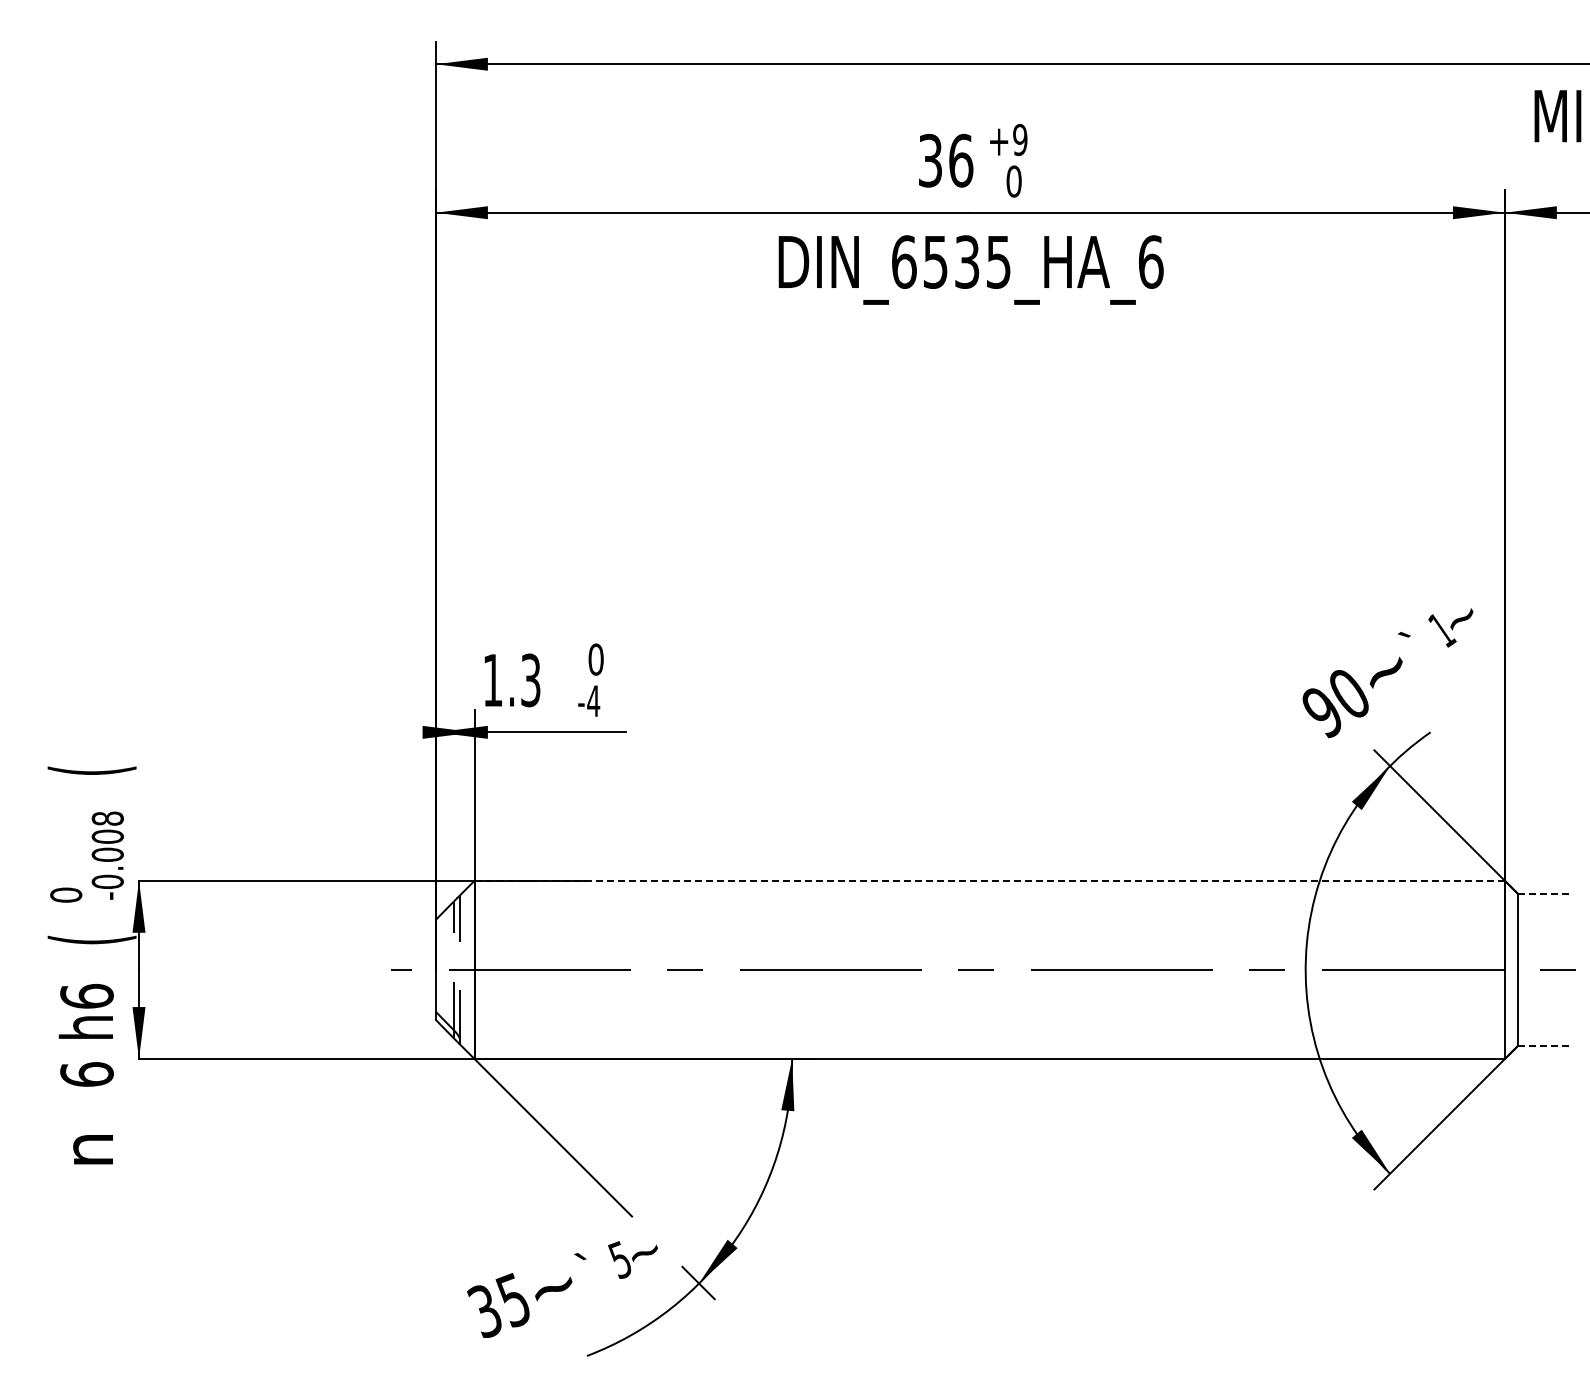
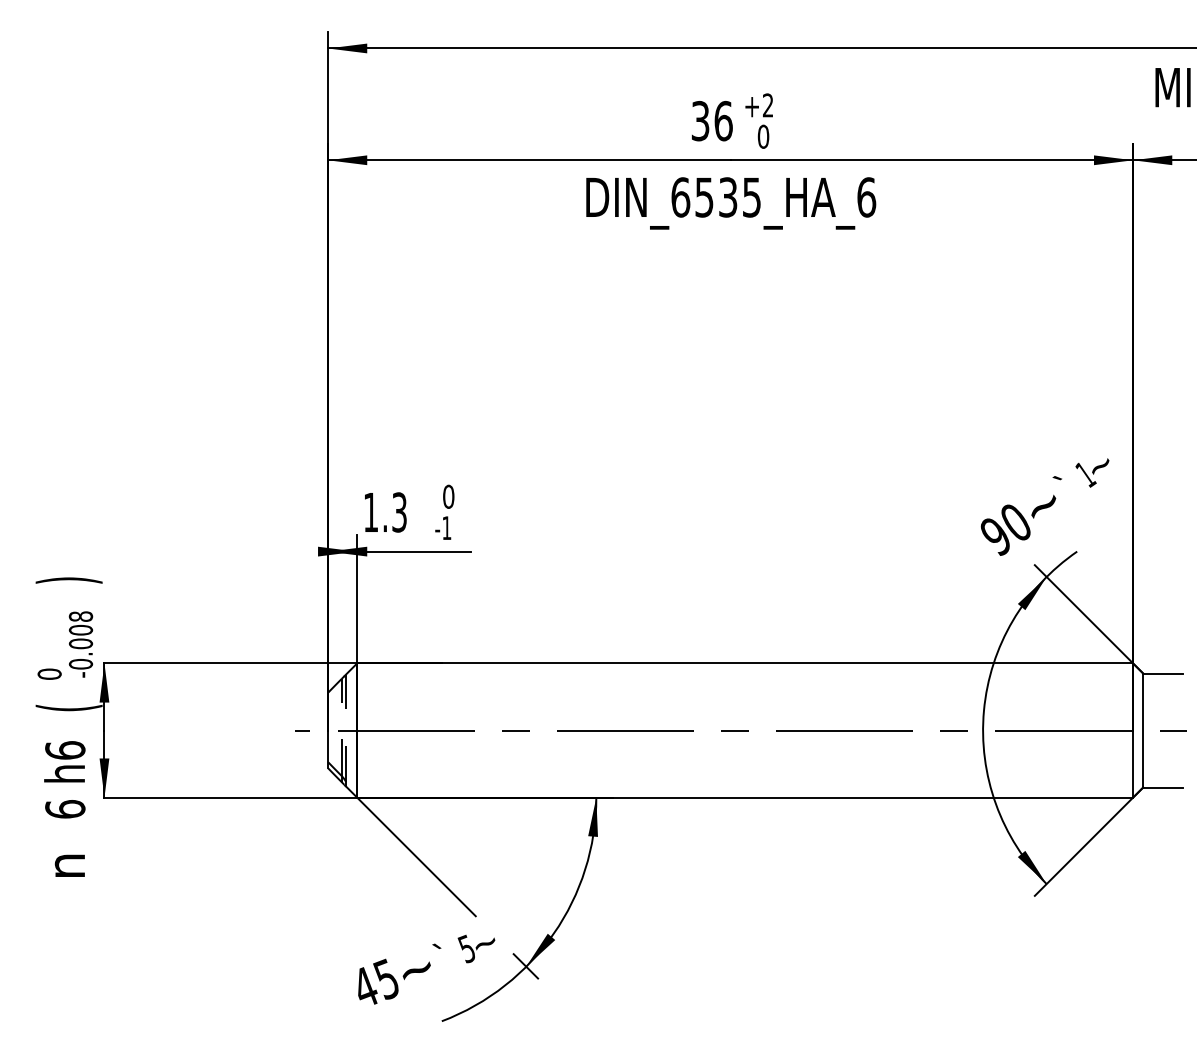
text: (1020, 140) -> (768, 105), +9 -> +2
text: (593, 700) -> (446, 527), -4 -> -1
text: (91, 770) -> (68, 580), ( -> )
line: (990, 880) -> (745, 663), dashed -> solid
line: (1544, 894) -> (1162, 673), dashed -> solid
line: (1544, 1045) -> (1162, 787), dashed -> solid
text: (484, 1310) -> (364, 987), 35 -> 45

